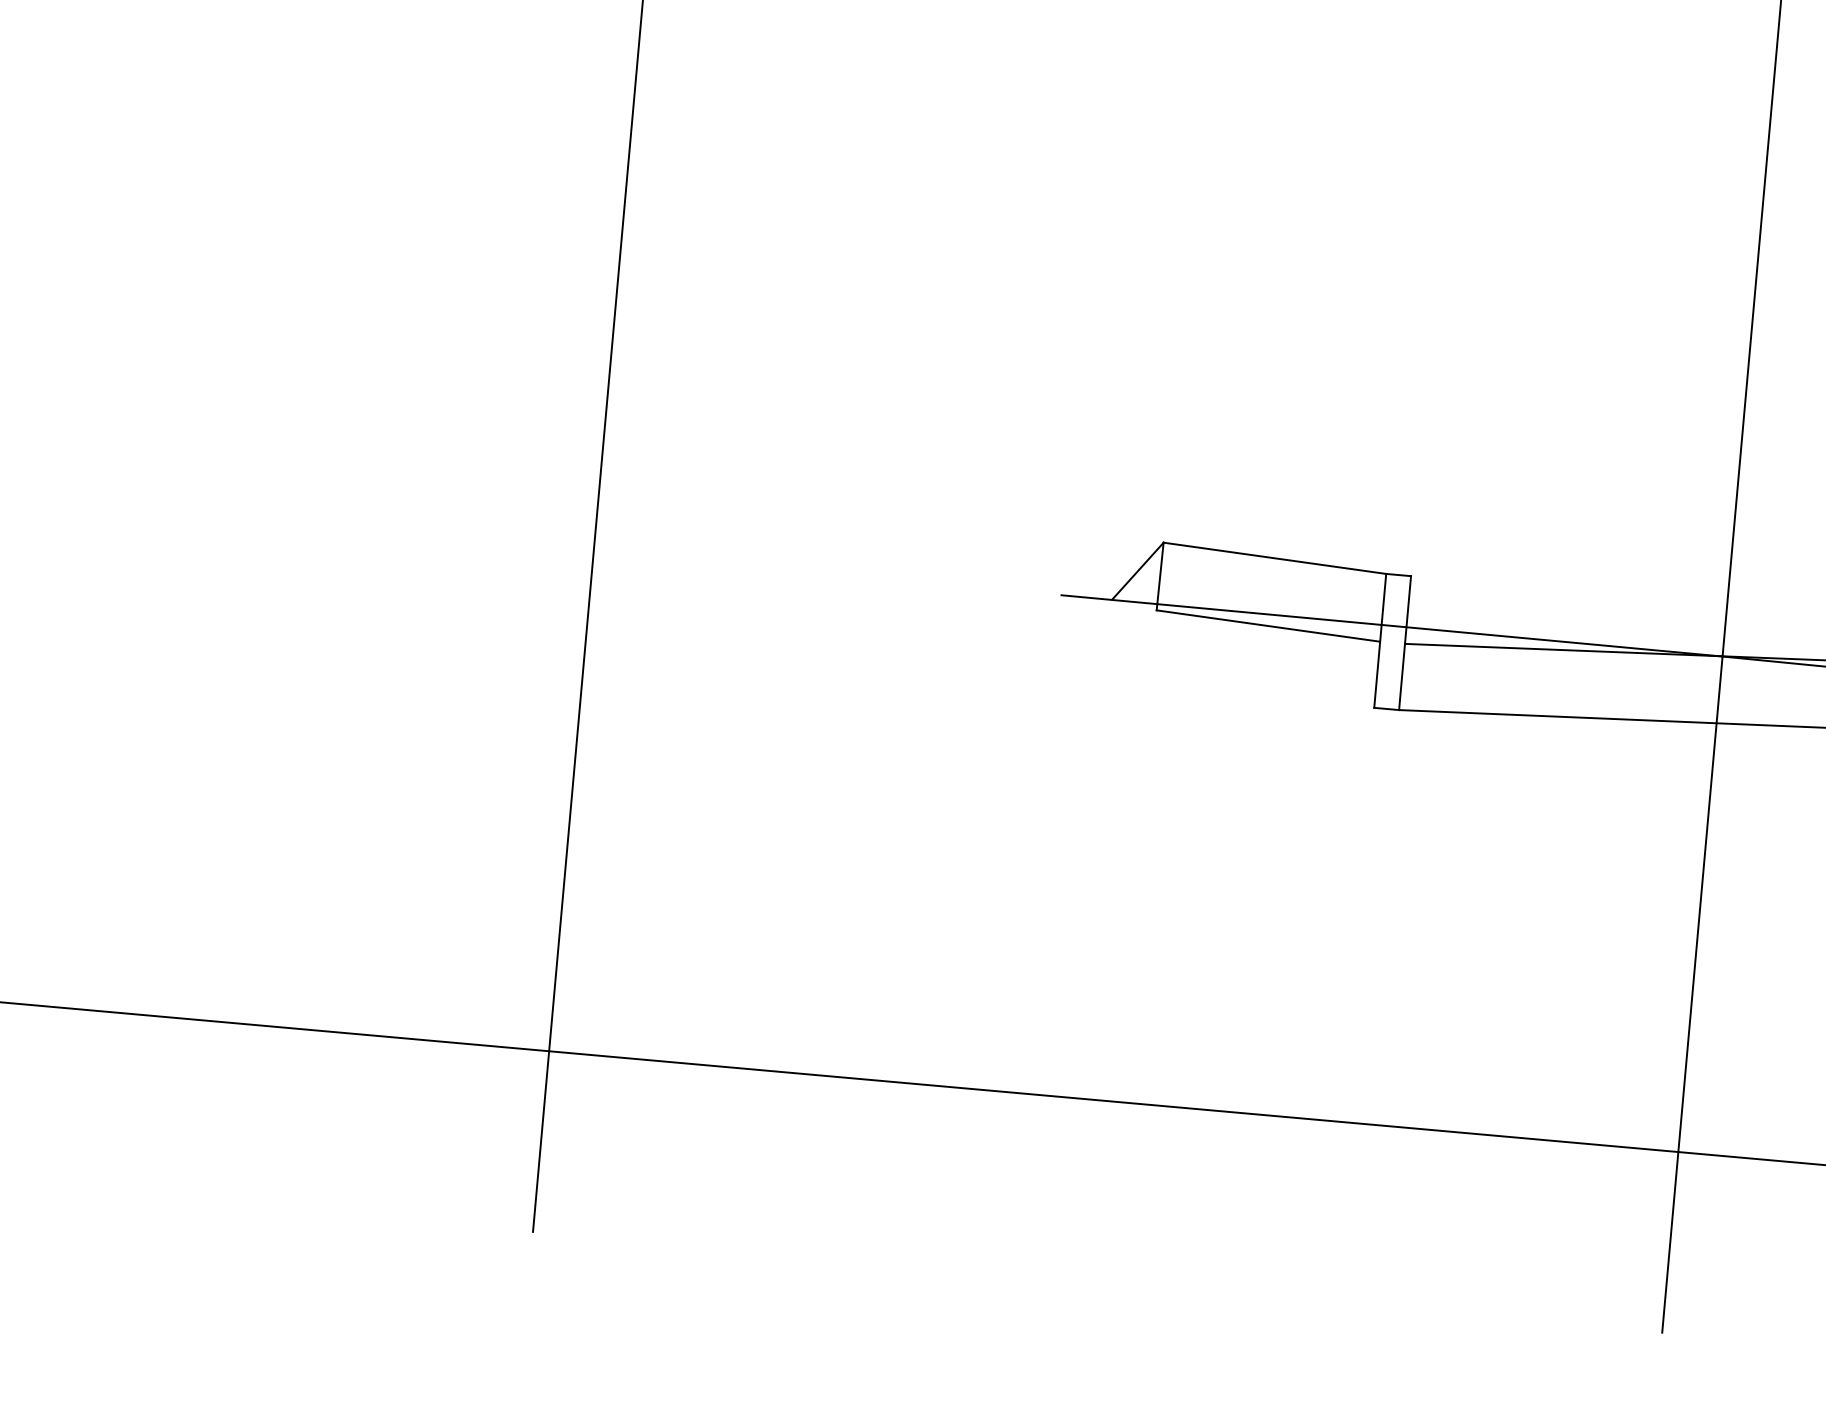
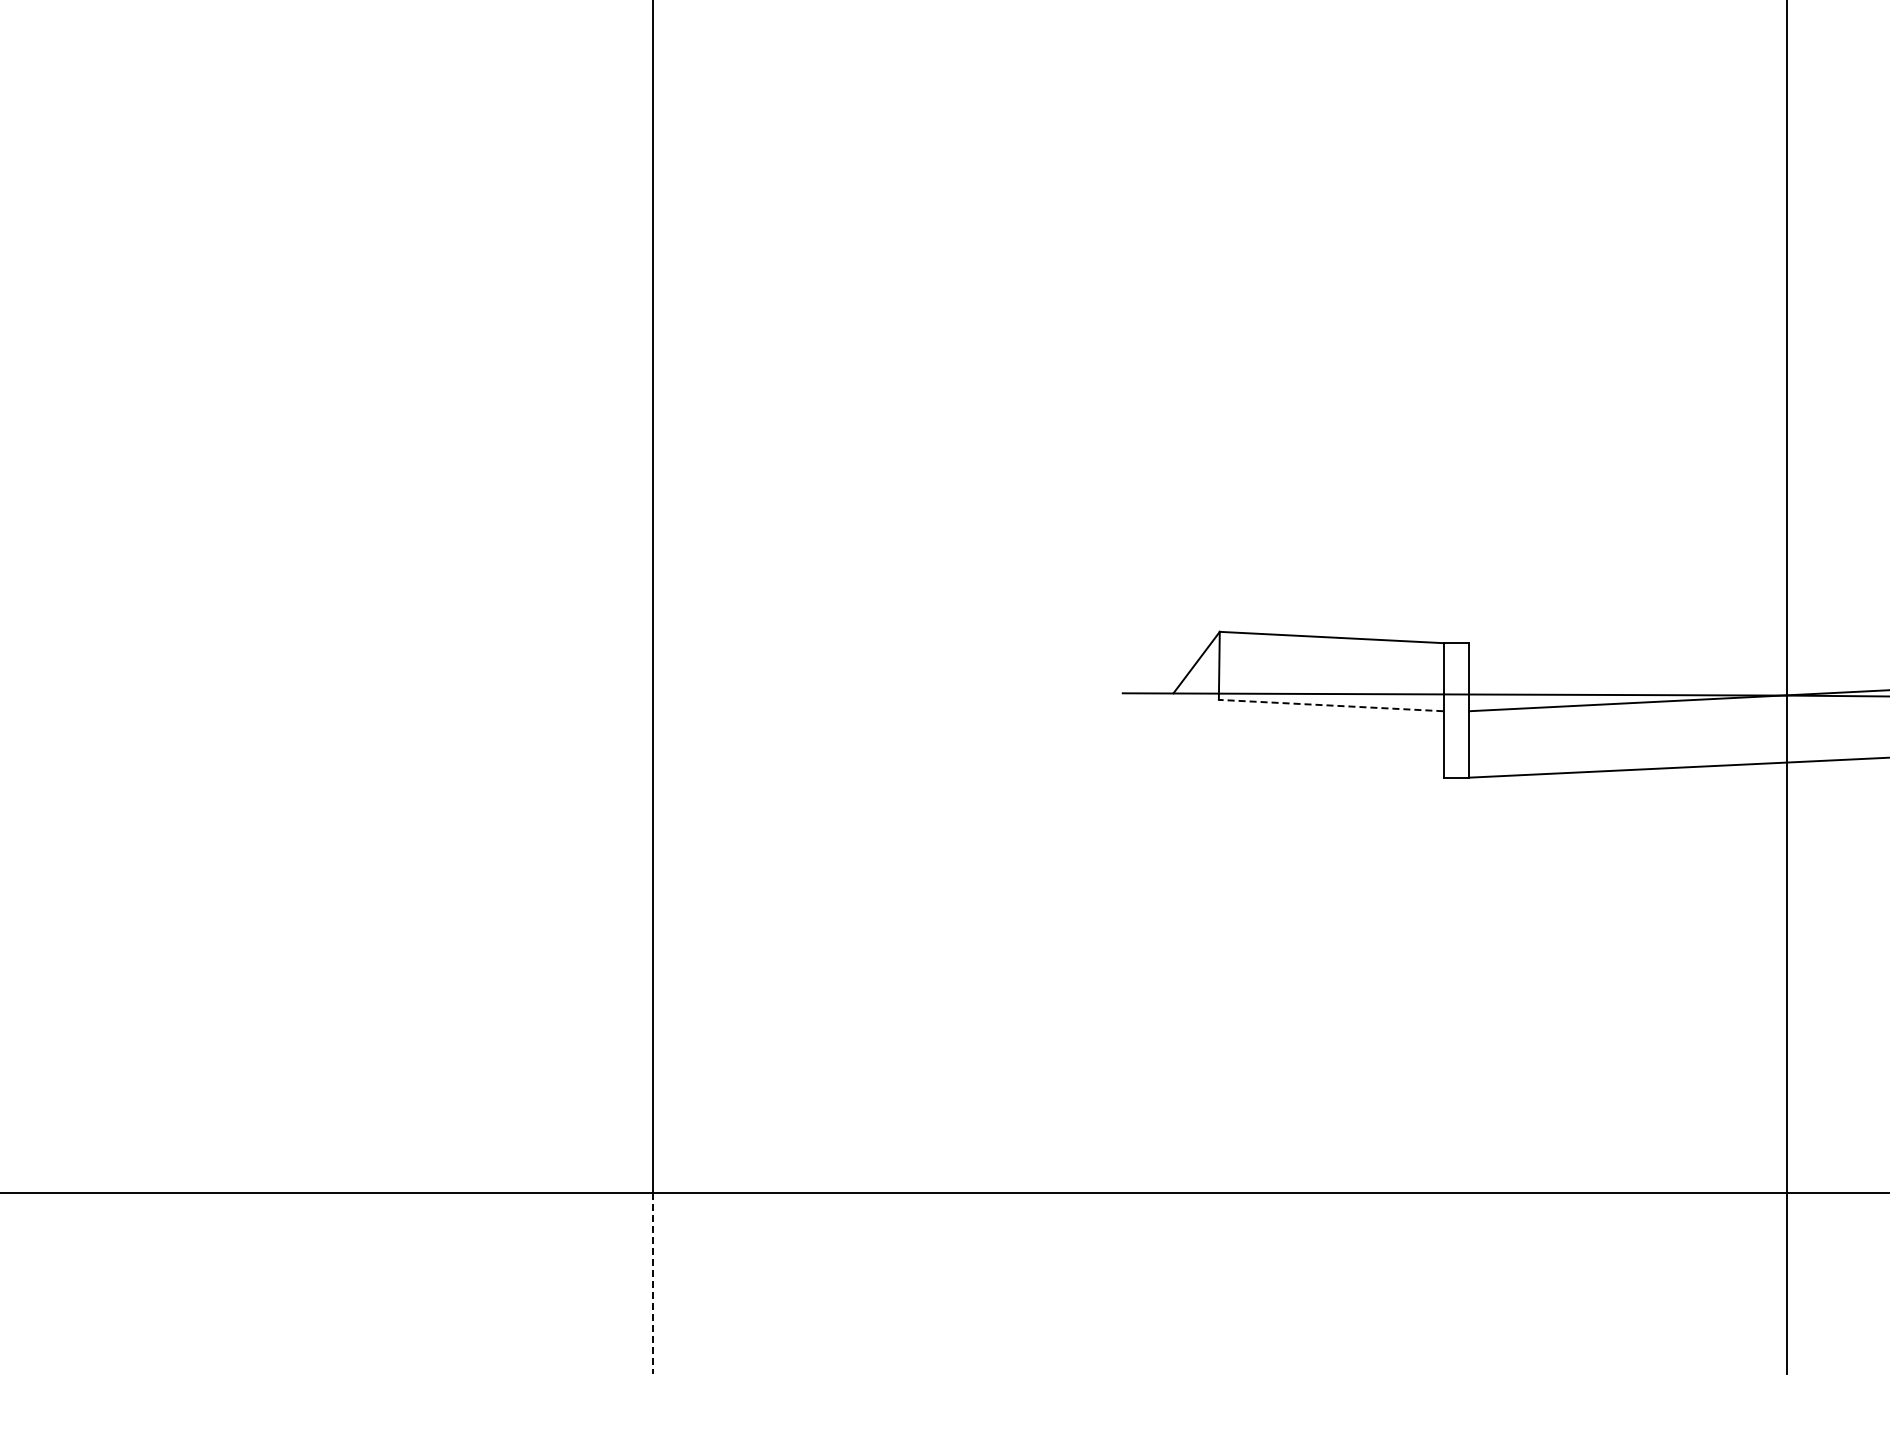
line: (1267, 625) -> (1330, 705), solid -> dashed
line: (540, 1141) -> (652, 1283), solid -> dashed

